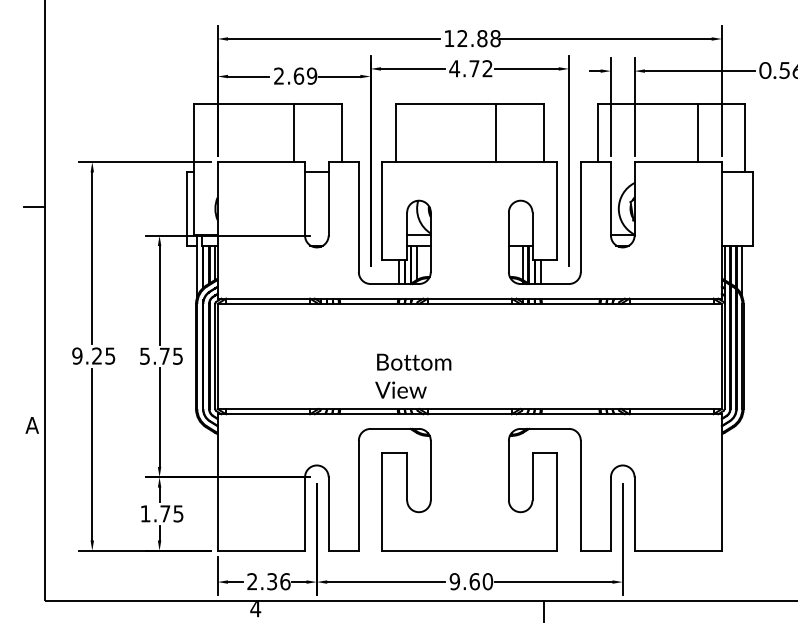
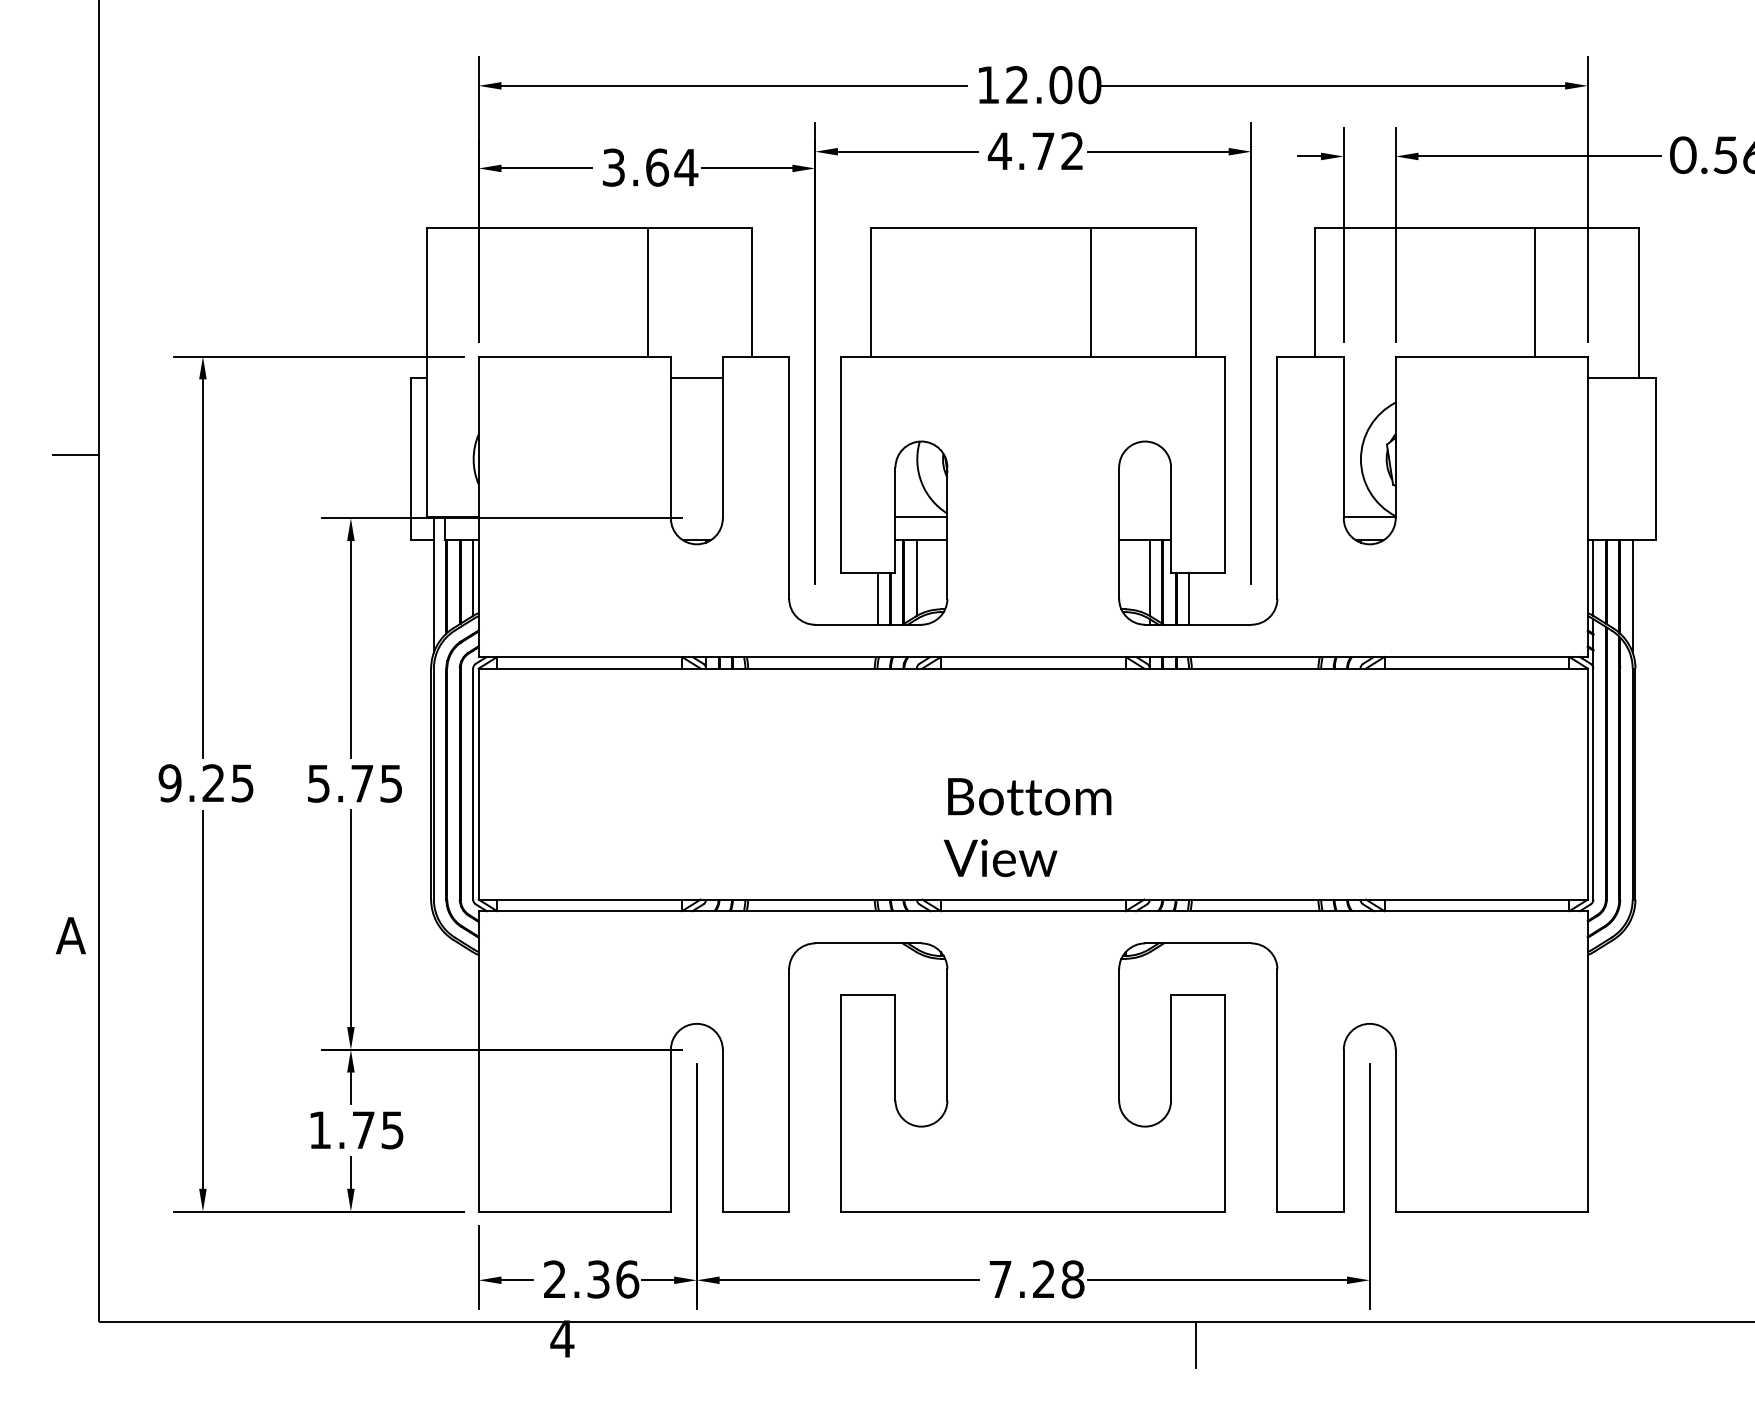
text: (488, 38) -> (1074, 84), 12.88 -> 12.00
text: (295, 75) -> (649, 166), 2.69 -> 3.64
text: (413, 375) -> (1028, 825), moved
text: (471, 581) -> (1036, 1279), 9.60 -> 7.28

